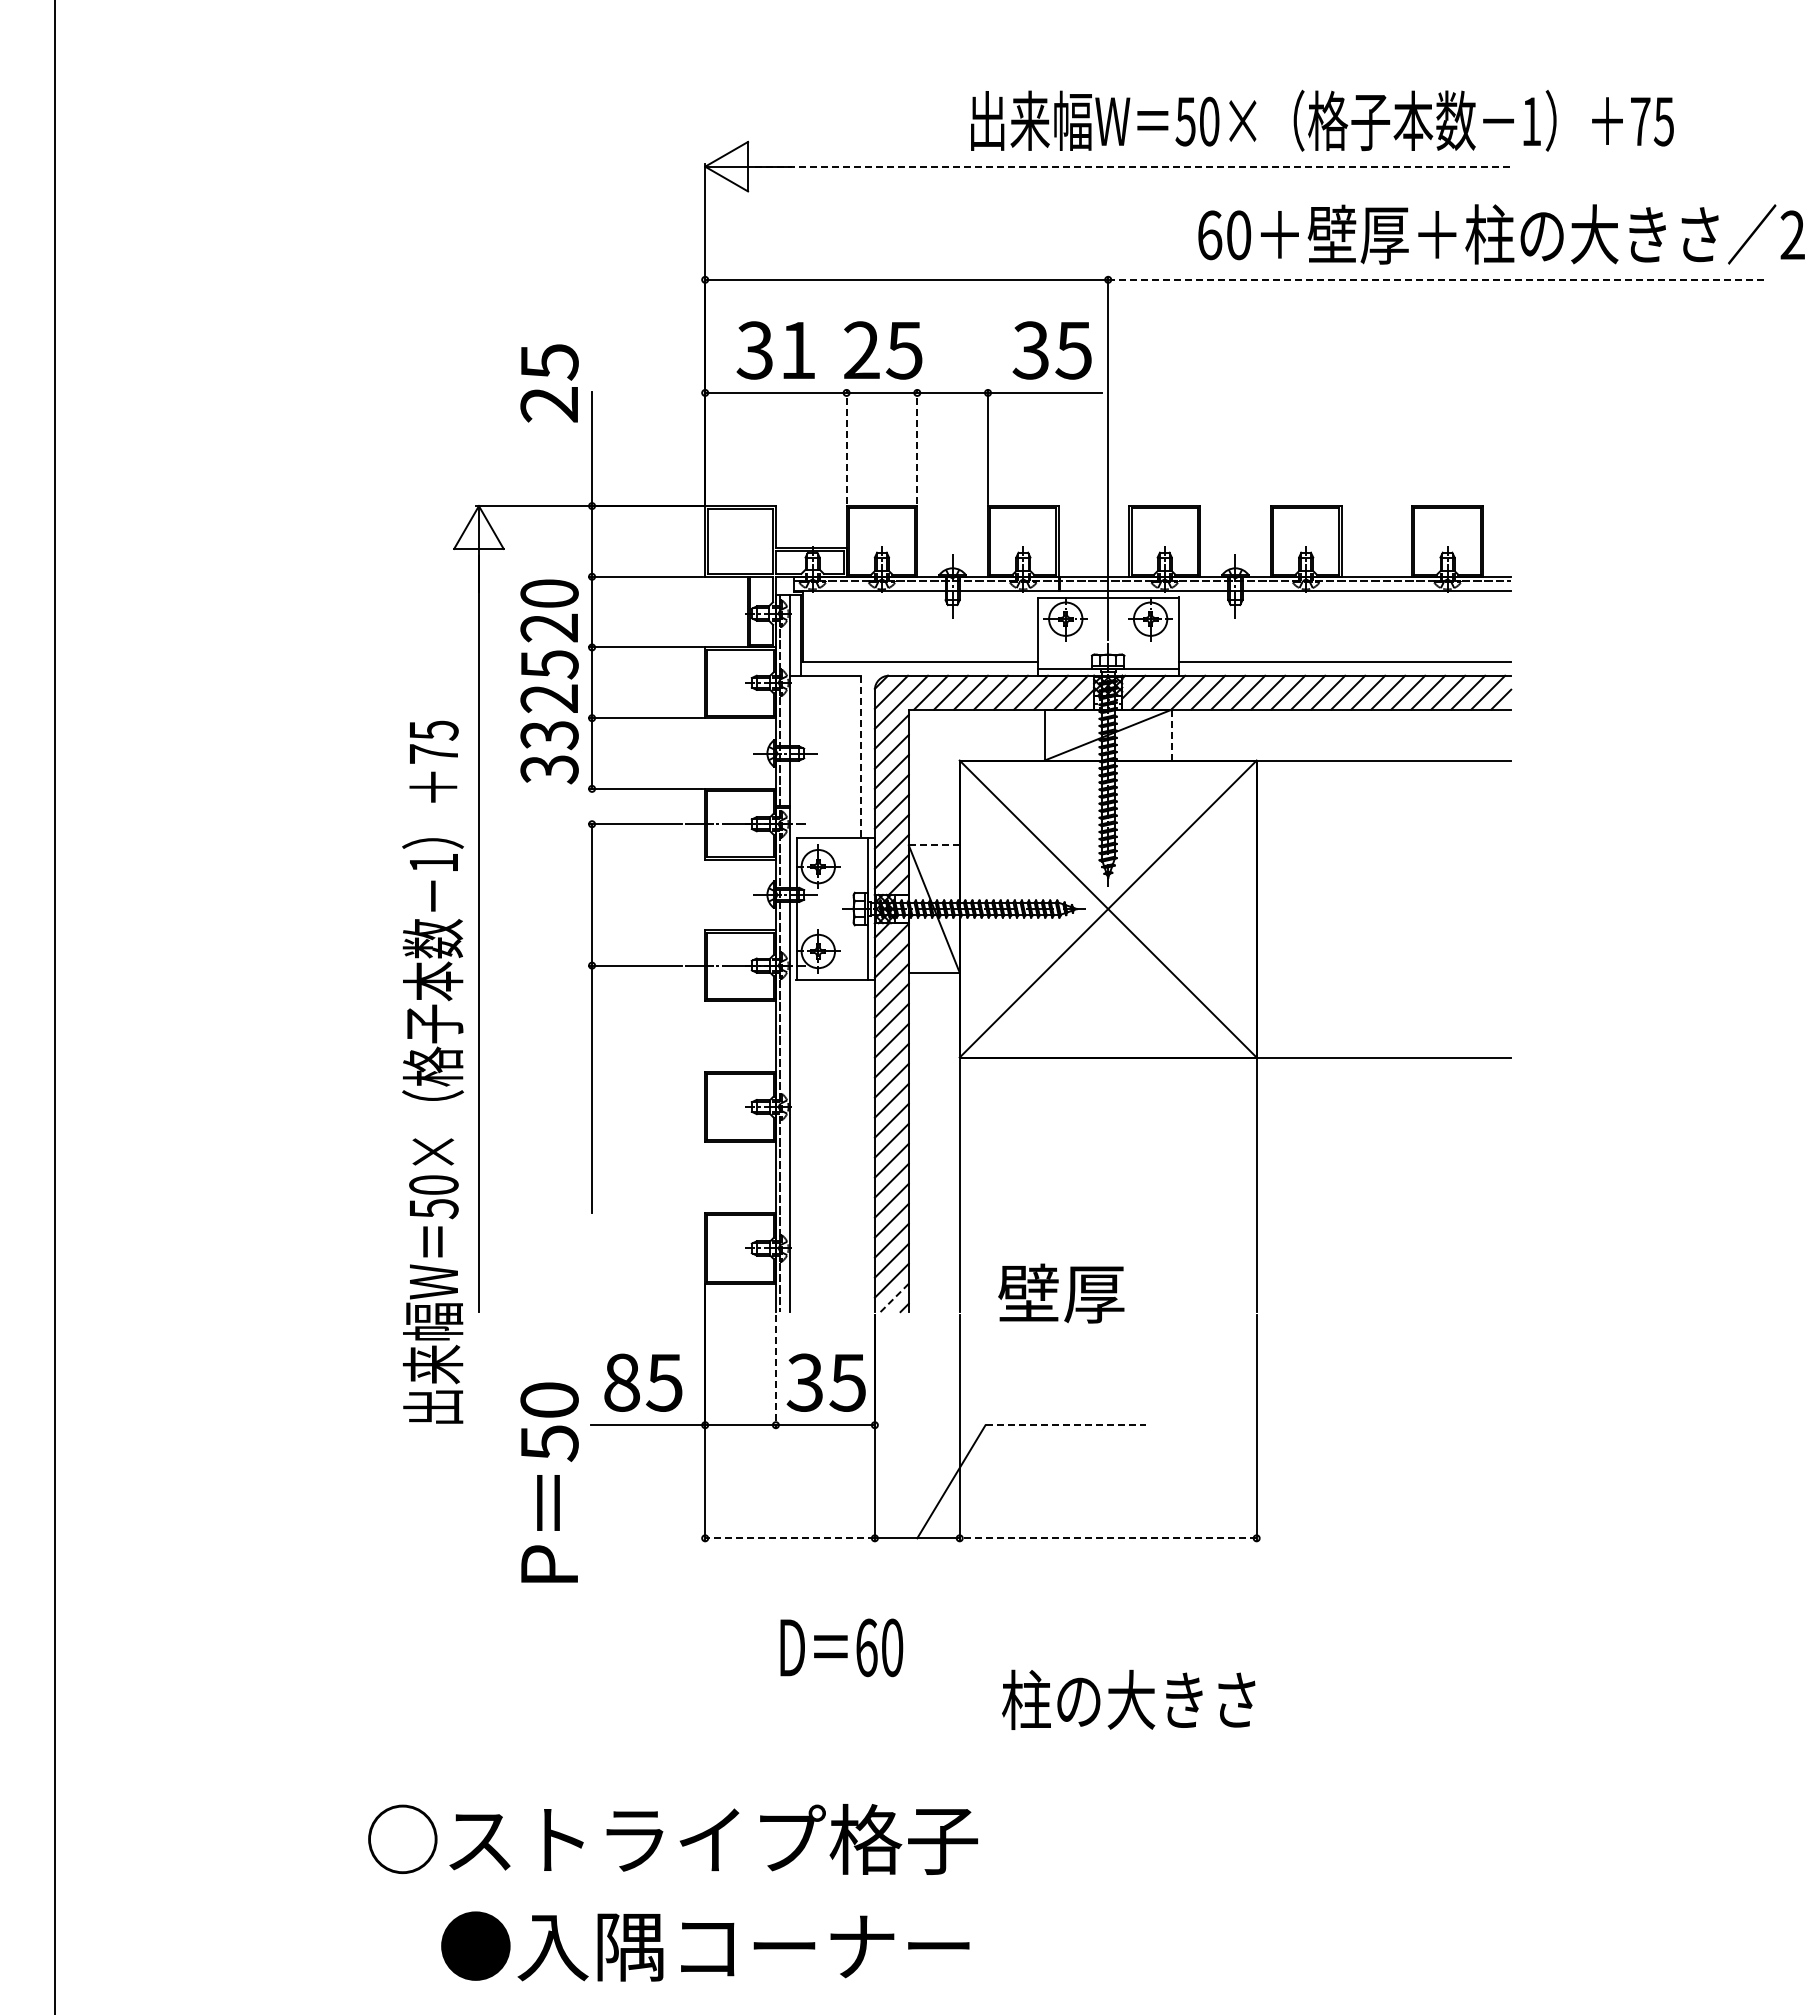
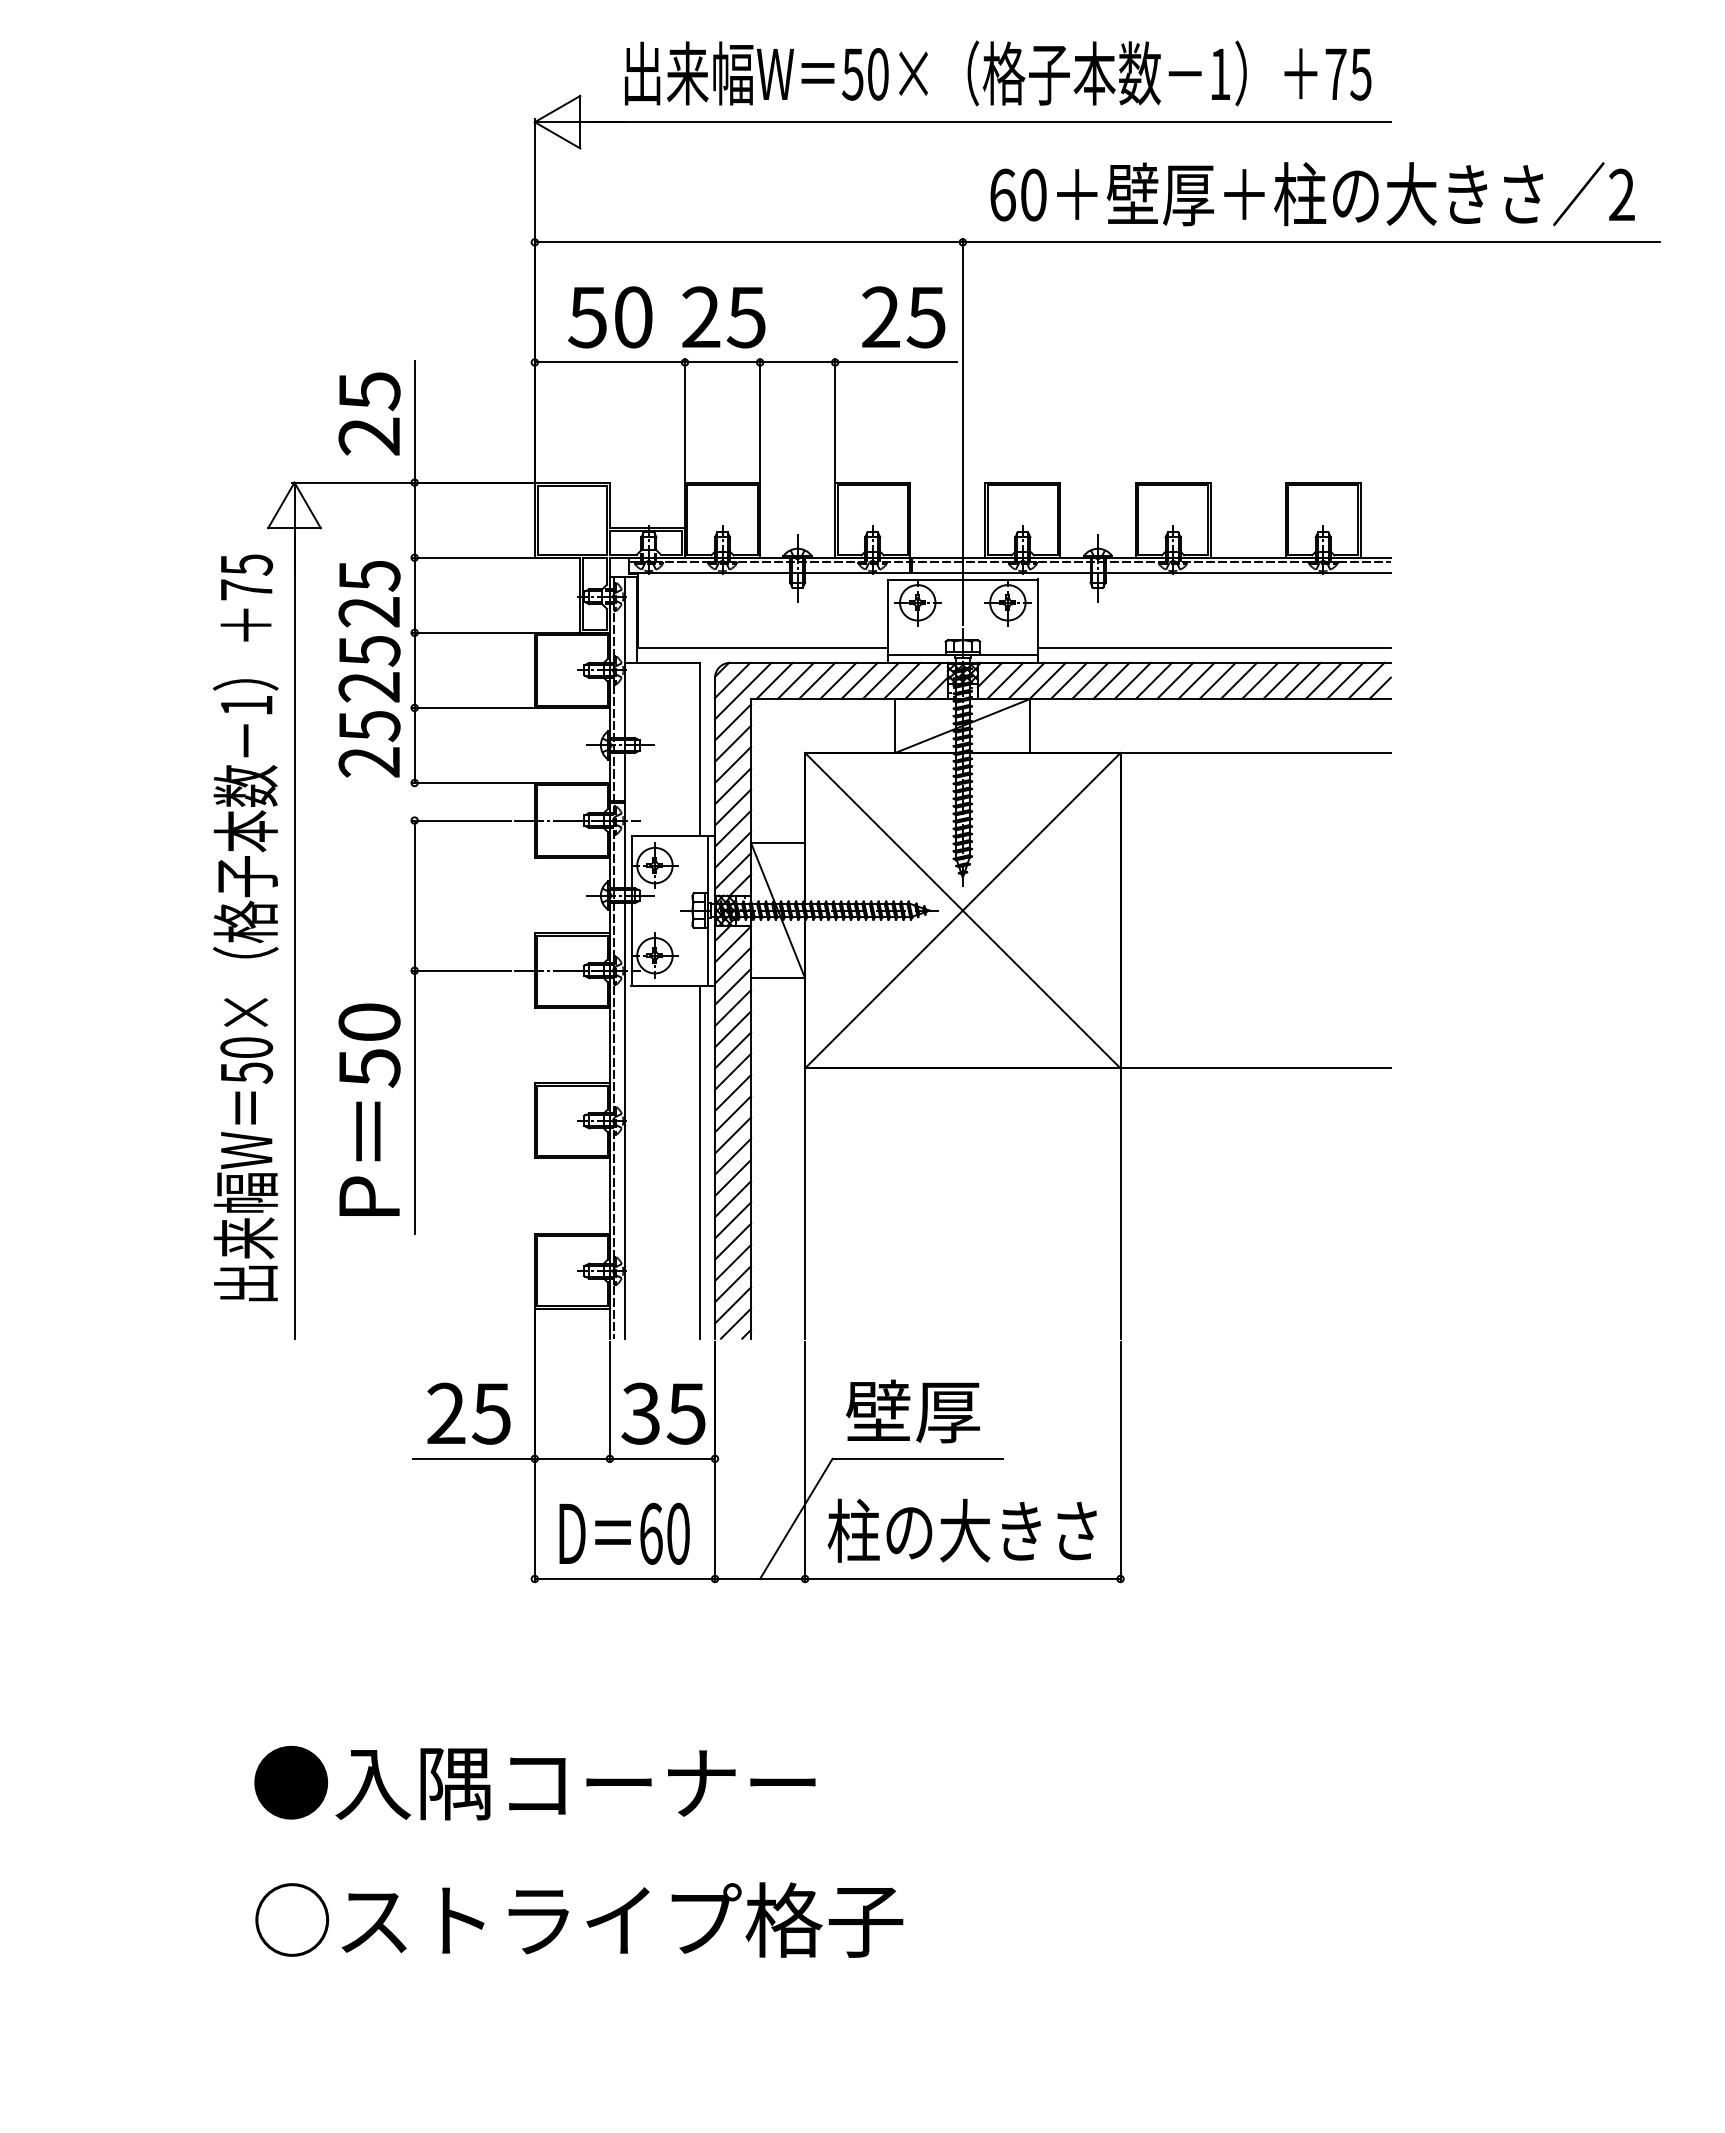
text: (1322, 120) -> (998, 73), moved
line: (1133, 166) -> (989, 121), dashed -> solid
text: (1501, 234) -> (1312, 194), moved
line: (1436, 279) -> (1311, 242), dashed -> solid
text: (775, 350) -> (609, 317), 31 -> 50
text: (1030, 350) -> (880, 317), 35 -> 25
text: (549, 383) -> (369, 414), moved
line: (846, 447) -> (684, 420), dashed -> solid
line: (917, 447) -> (760, 420), dashed -> solid
text: (549, 593) -> (369, 575), 20 -> 25
line: (1171, 734) -> (1030, 725), dashed -> solid
text: (549, 752) -> (369, 744), 33 -> 25
line: (860, 757) -> (699, 749), dashed -> solid
line: (933, 845) -> (777, 843), dashed -> solid
text: (432, 1071) -> (245, 927), moved
line: (860, 1145) -> (699, 1161), added
text: (1061, 1293) -> (913, 1411), moved
line: (894, 1297) -> (735, 1323), dashed -> solid
line: (775, 1371) -> (609, 1401), dashed -> solid
text: (621, 1382) -> (445, 1413), 85 -> 25
line: (1066, 1425) -> (918, 1459), dashed -> solid
text: (549, 1482) -> (369, 1109), moved
line: (790, 1538) -> (625, 1579), dashed -> solid
line: (1107, 1538) -> (962, 1579), dashed -> solid
text: (841, 1647) -> (624, 1533), moved
text: (1128, 1699) -> (962, 1530), moved
text: (672, 1839) -> (578, 1920), moved
text: (705, 1946) -> (535, 1783), moved

